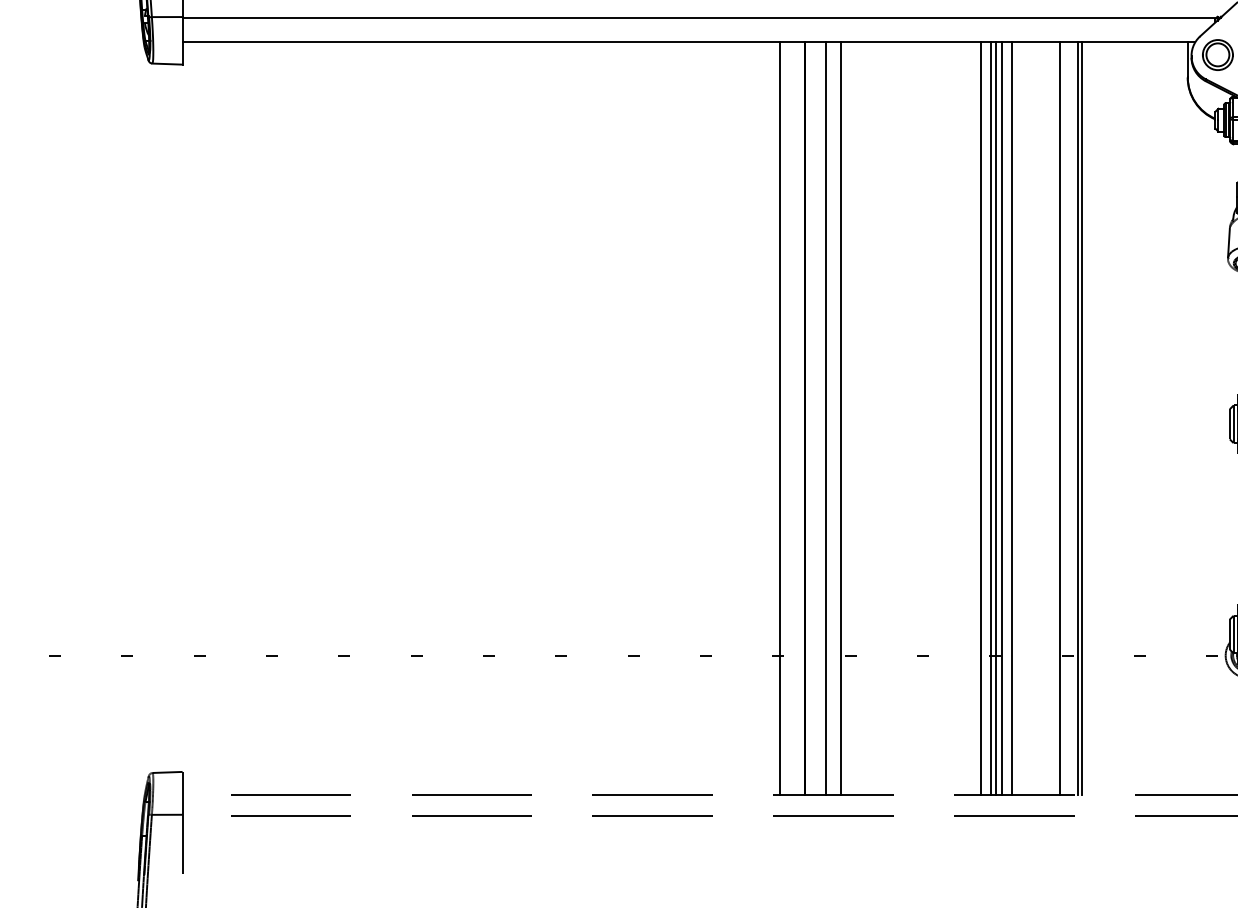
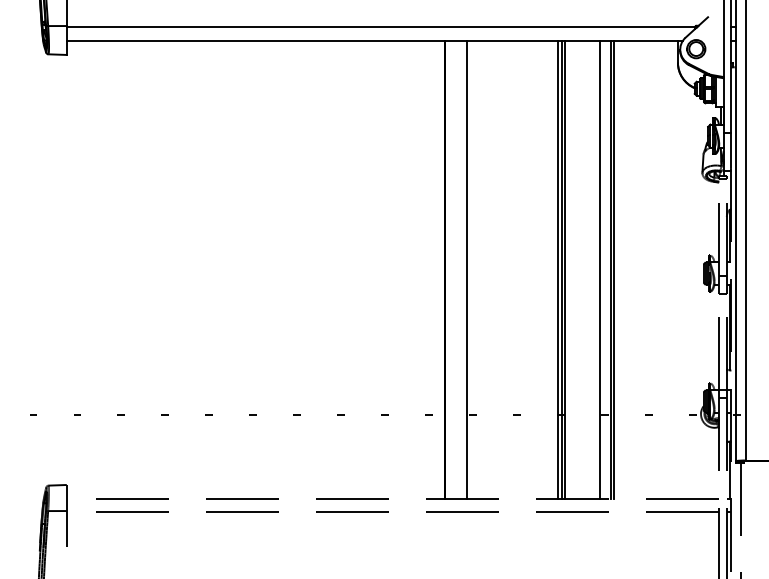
line: (780, 417) -> (430, 269), removed
line: (825, 417) -> (457, 269), removed
line: (981, 417) -> (552, 269), removed
line: (1012, 417) -> (571, 269), removed

